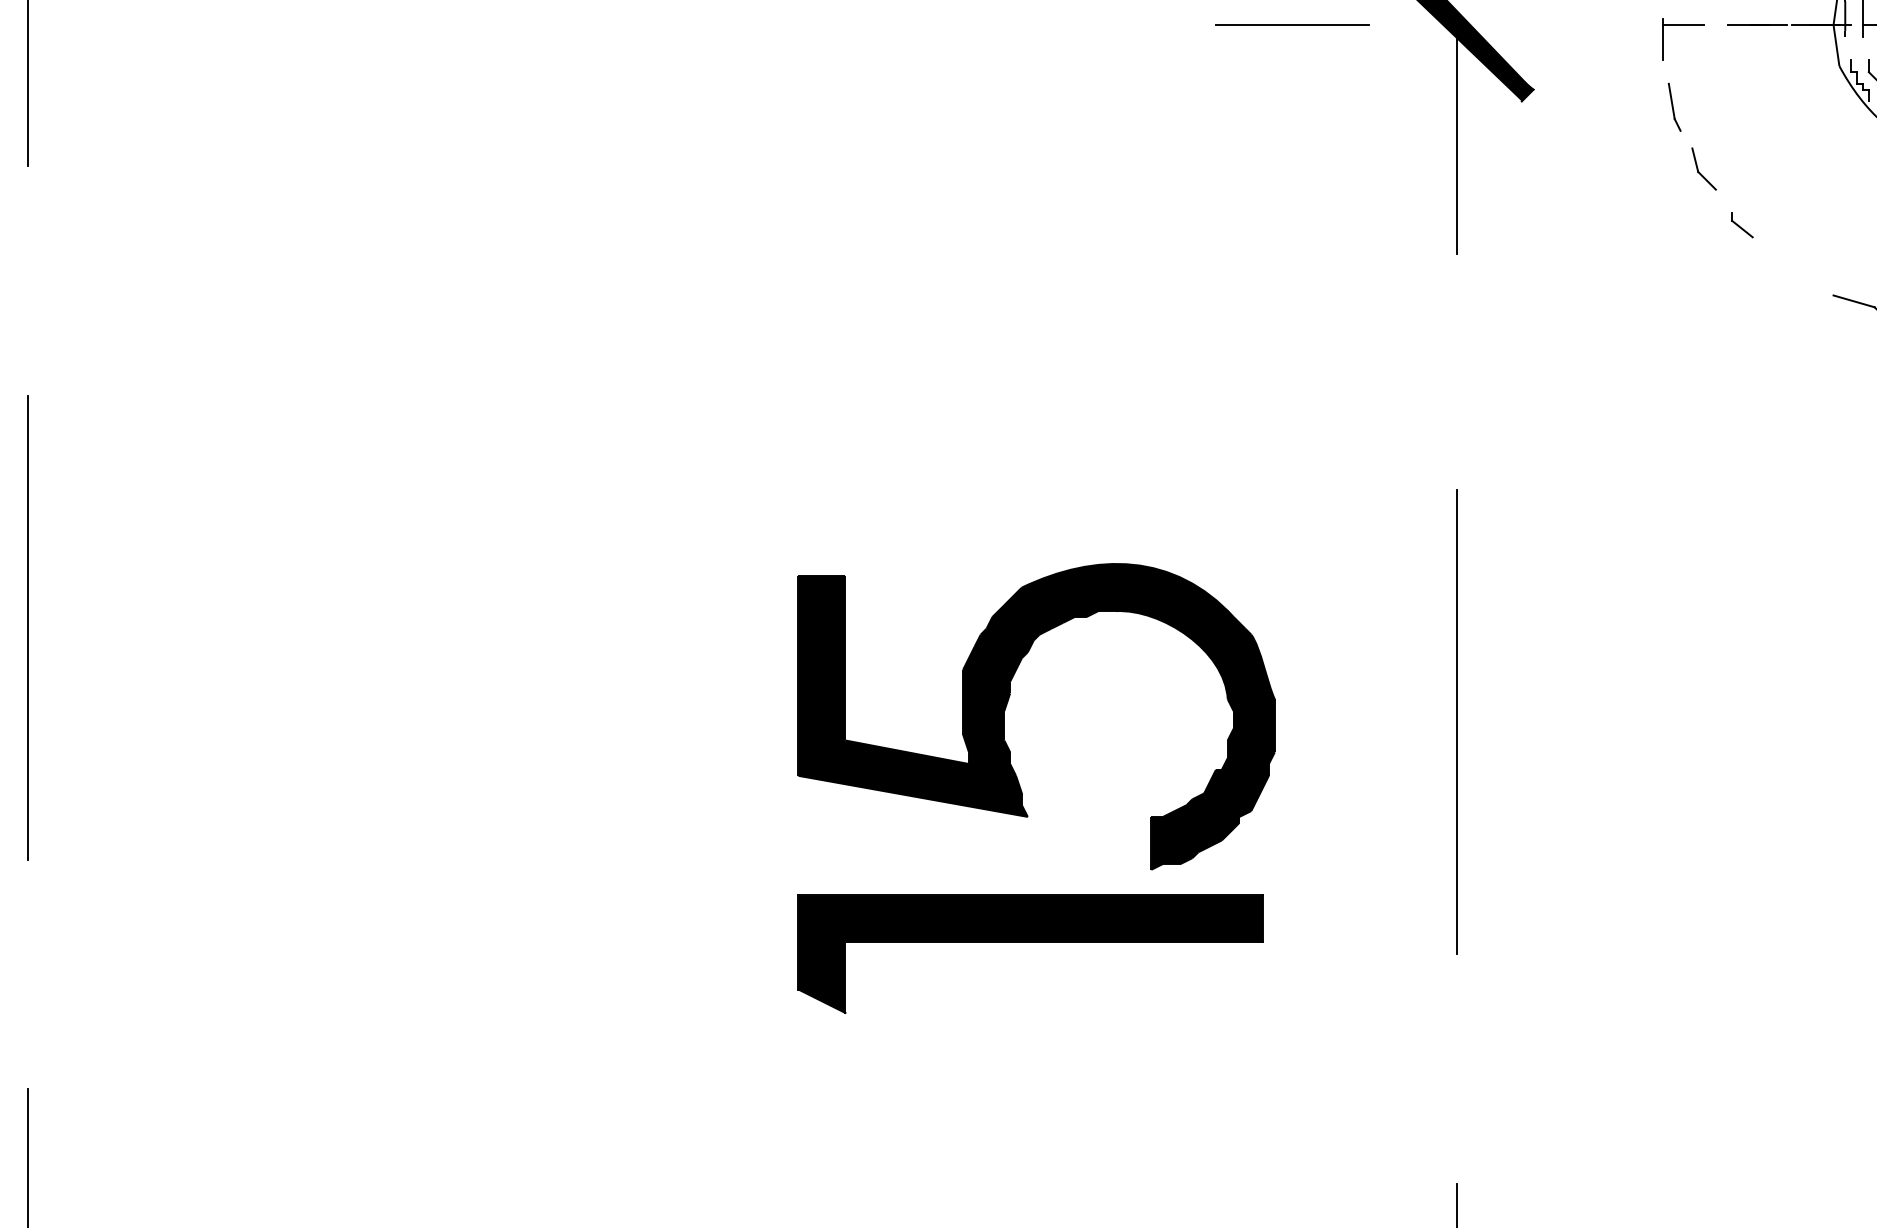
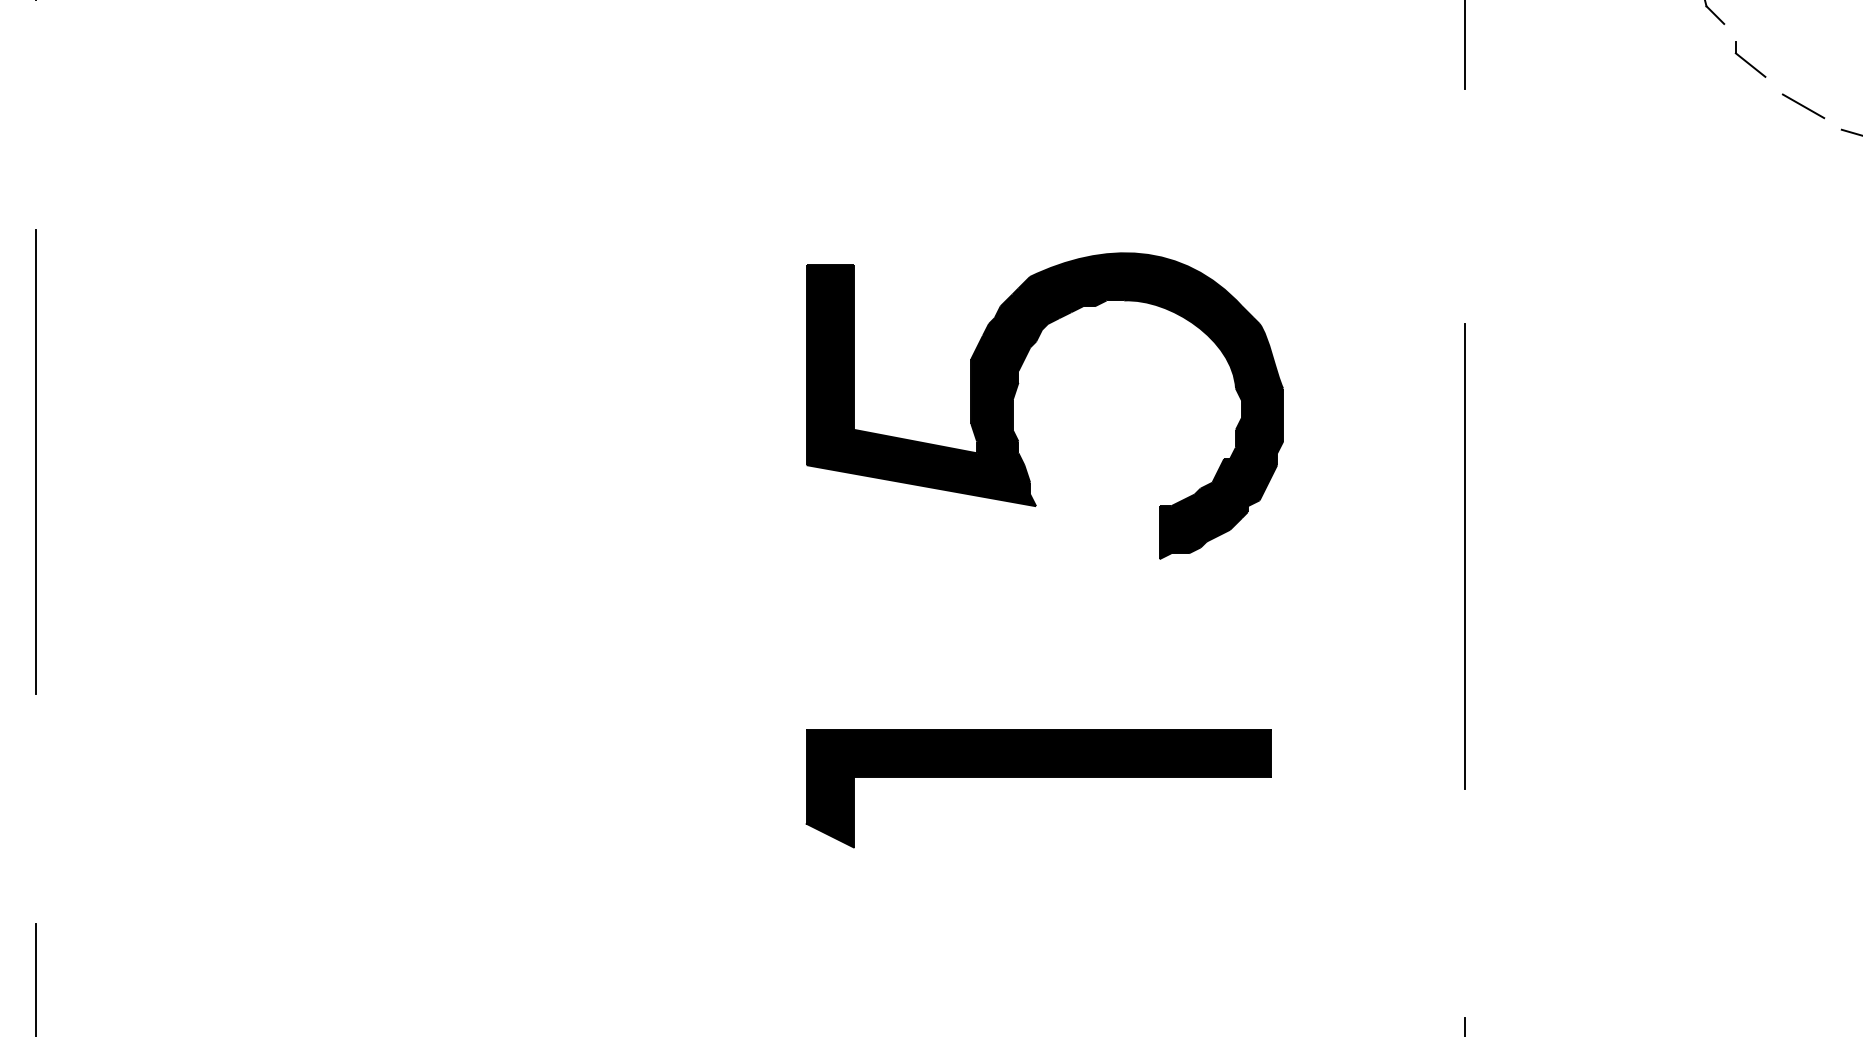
part: (1742, 224) -> (1750, 58), size x1.43
line: (1794, 271) -> (1802, 105), added
part: (1007, 705) -> (1015, 394), moved

